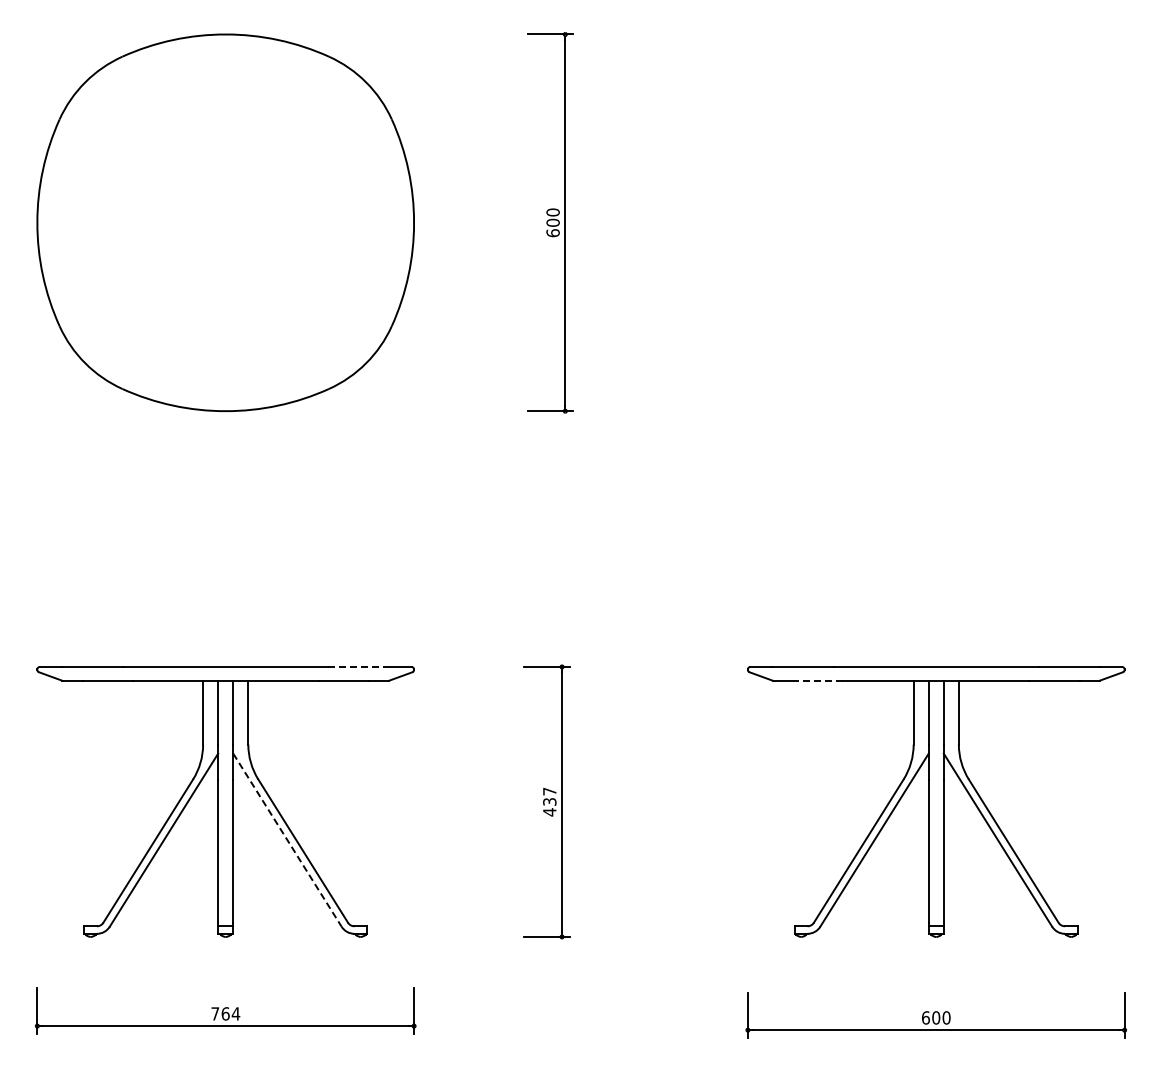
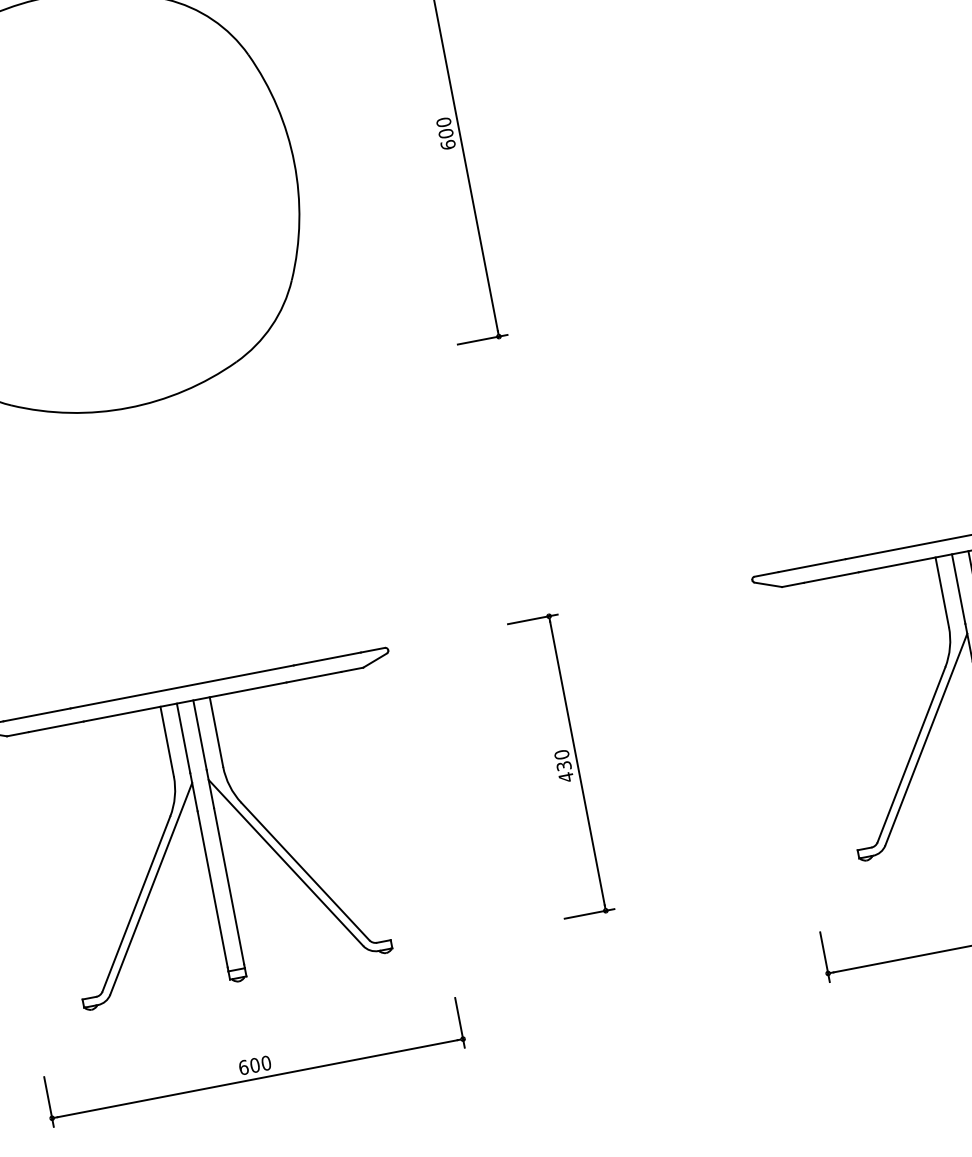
line: (358, 666) -> (326, 658), dashed -> solid
line: (817, 680) -> (830, 577), dashed -> solid
text: (549, 791) -> (561, 754), 437 -> 430
line: (287, 840) -> (286, 863), dashed -> solid
text: (225, 1013) -> (254, 1064), 764 -> 600

